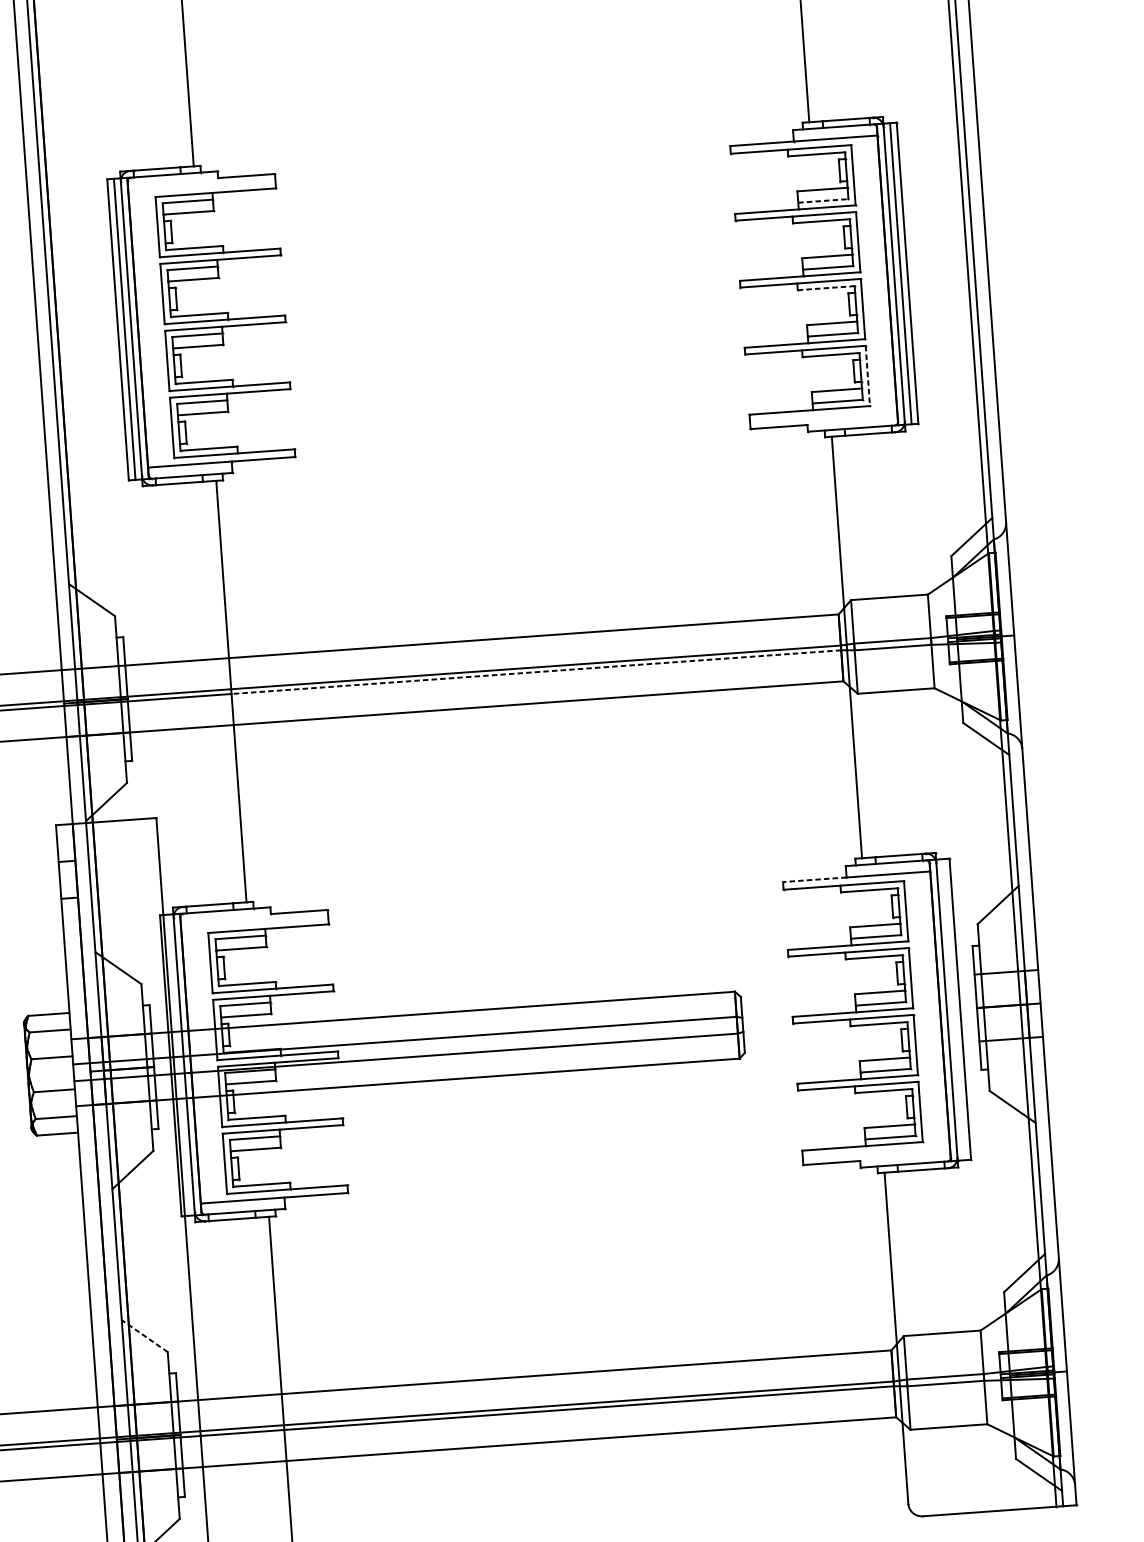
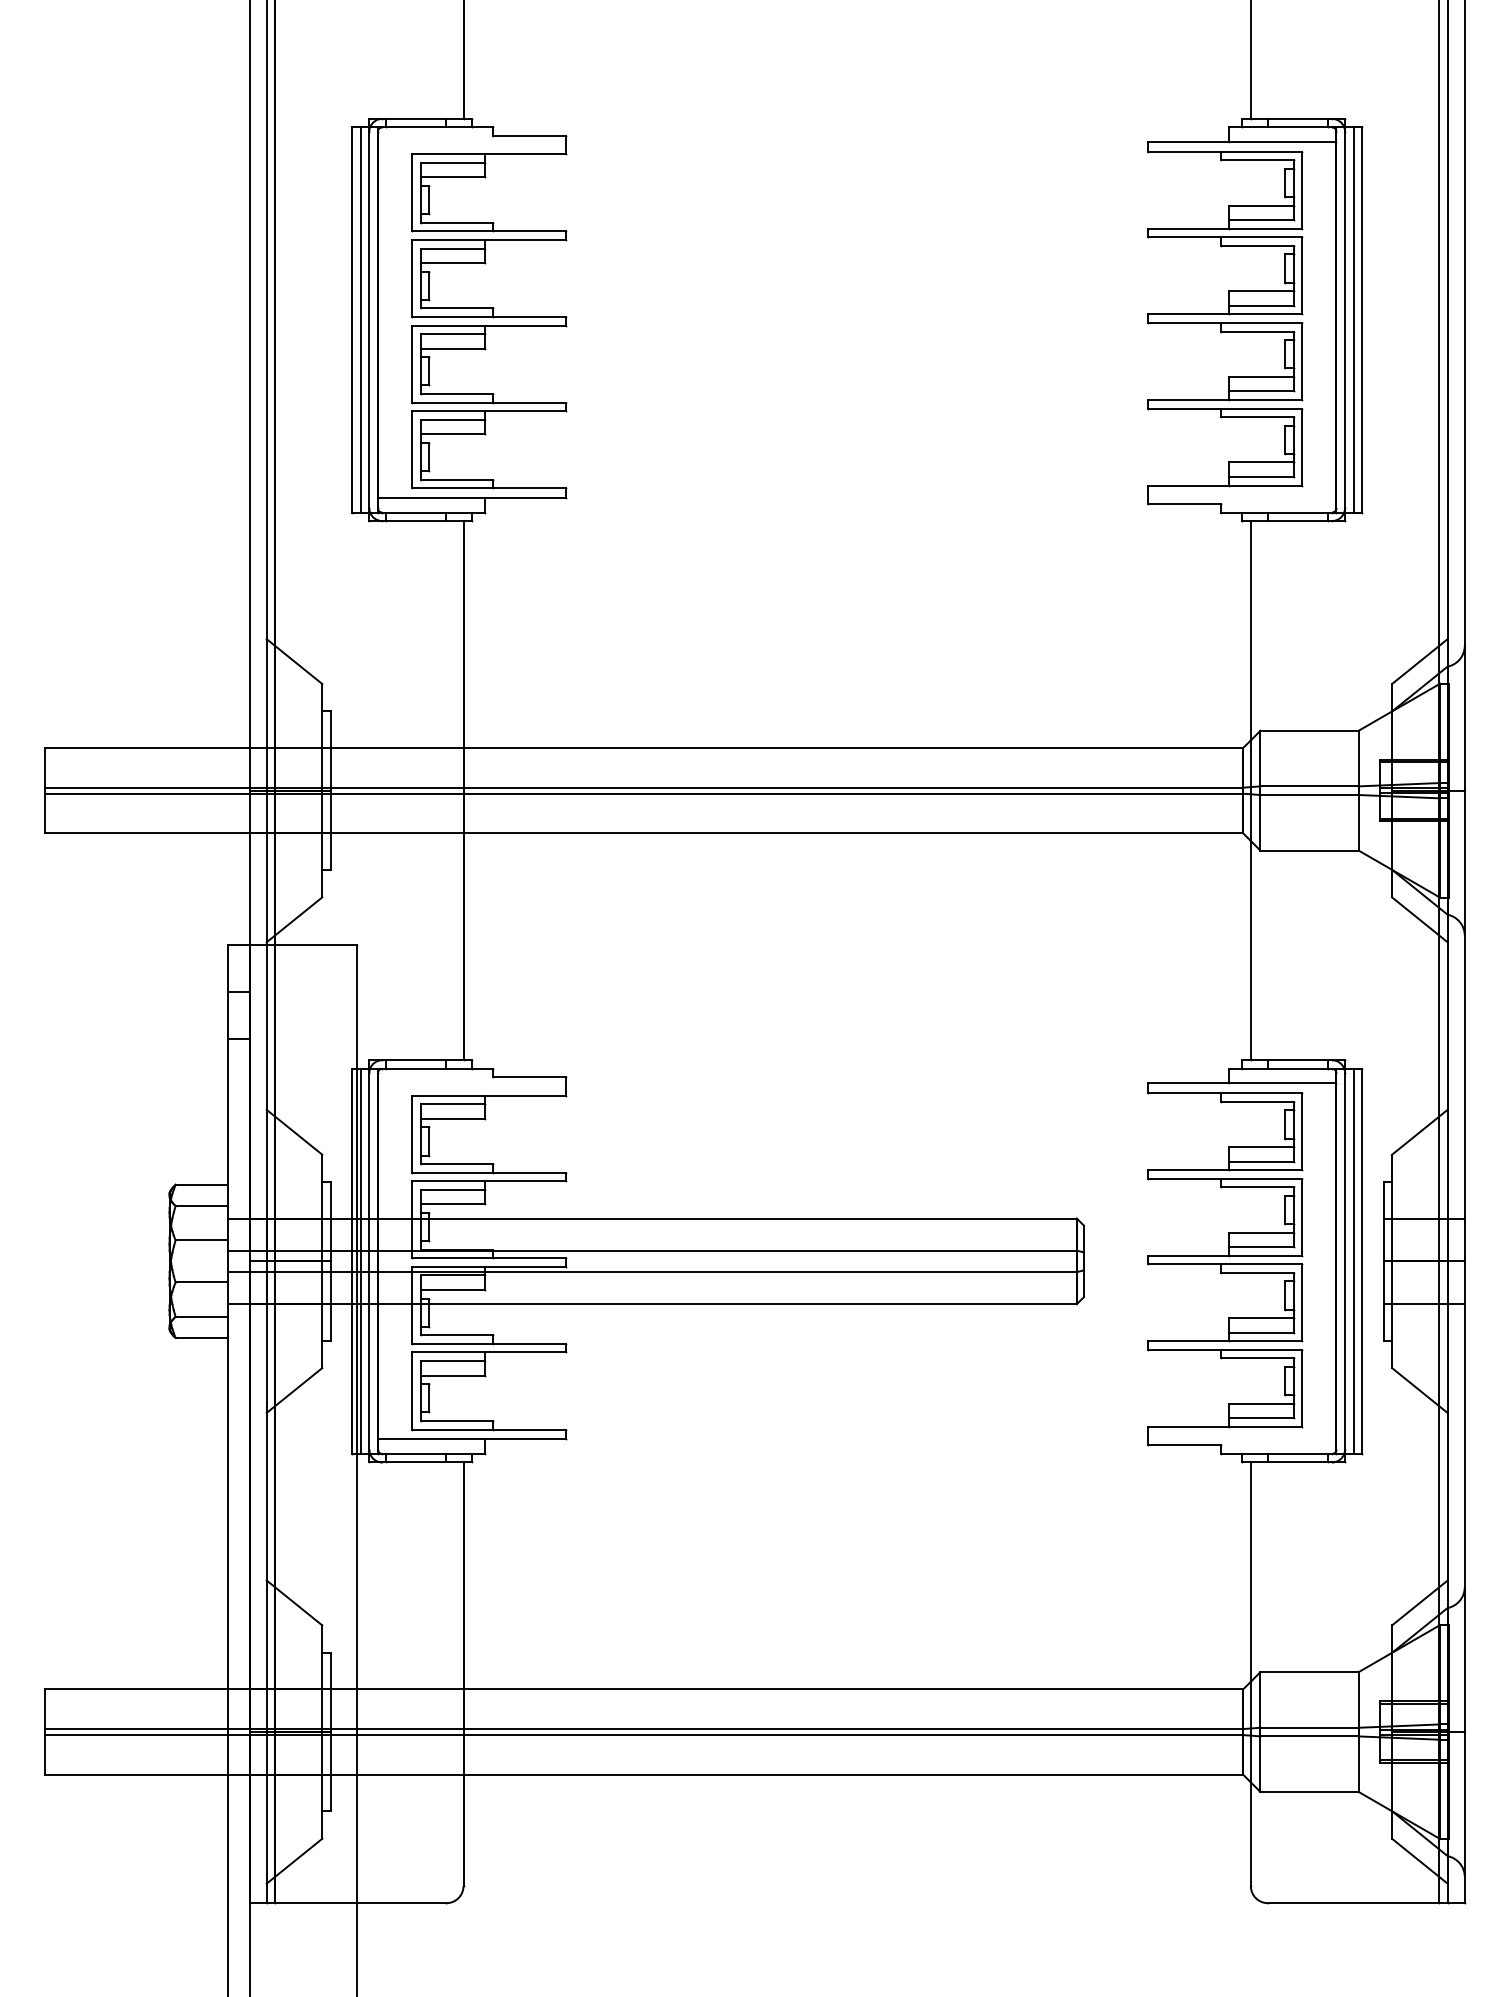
line: (824, 201) -> (1262, 220), dashed -> solid
line: (826, 288) -> (1257, 331), dashed -> solid
line: (868, 376) -> (1302, 447), dashed -> solid
line: (536, 671) -> (853, 793), dashed -> solid
line: (814, 879) -> (1188, 1083), dashed -> solid
line: (953, 1009) -> (1353, 1260), added
line: (177, 1064) -> (360, 1260), added
line: (144, 1335) -> (294, 1602), dashed -> solid

